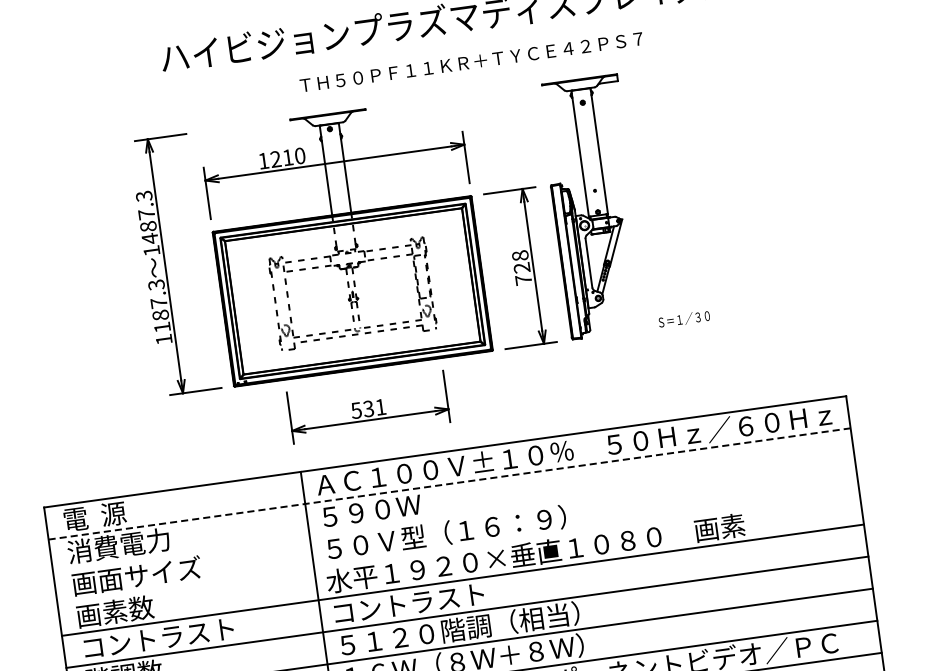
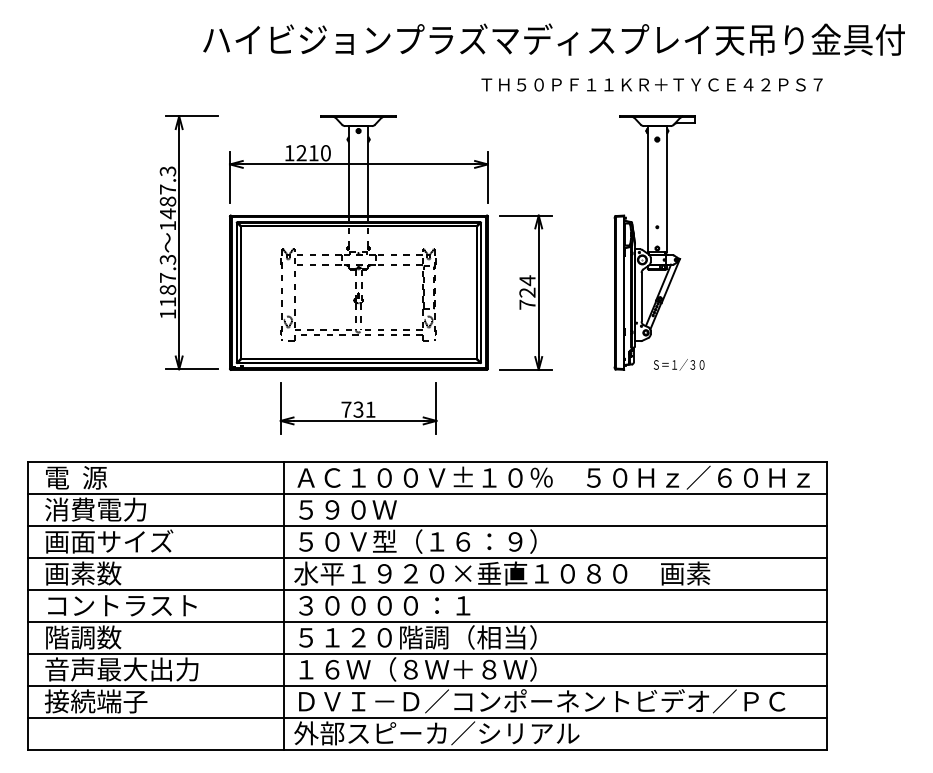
text: (470, 61) -> (651, 84), moved
part: (594, 206) -> (654, 242), moved
text: (520, 255) -> (527, 280), 728 -> 724
text: (356, 410) -> (346, 409), 531 -> 731
line: (449, 484) -> (427, 494), dashed -> solid
line: (453, 515) -> (426, 525), added
line: (457, 547) -> (426, 557), added
text: (421, 601) -> (383, 605), コントラスト -> ３００００：１

